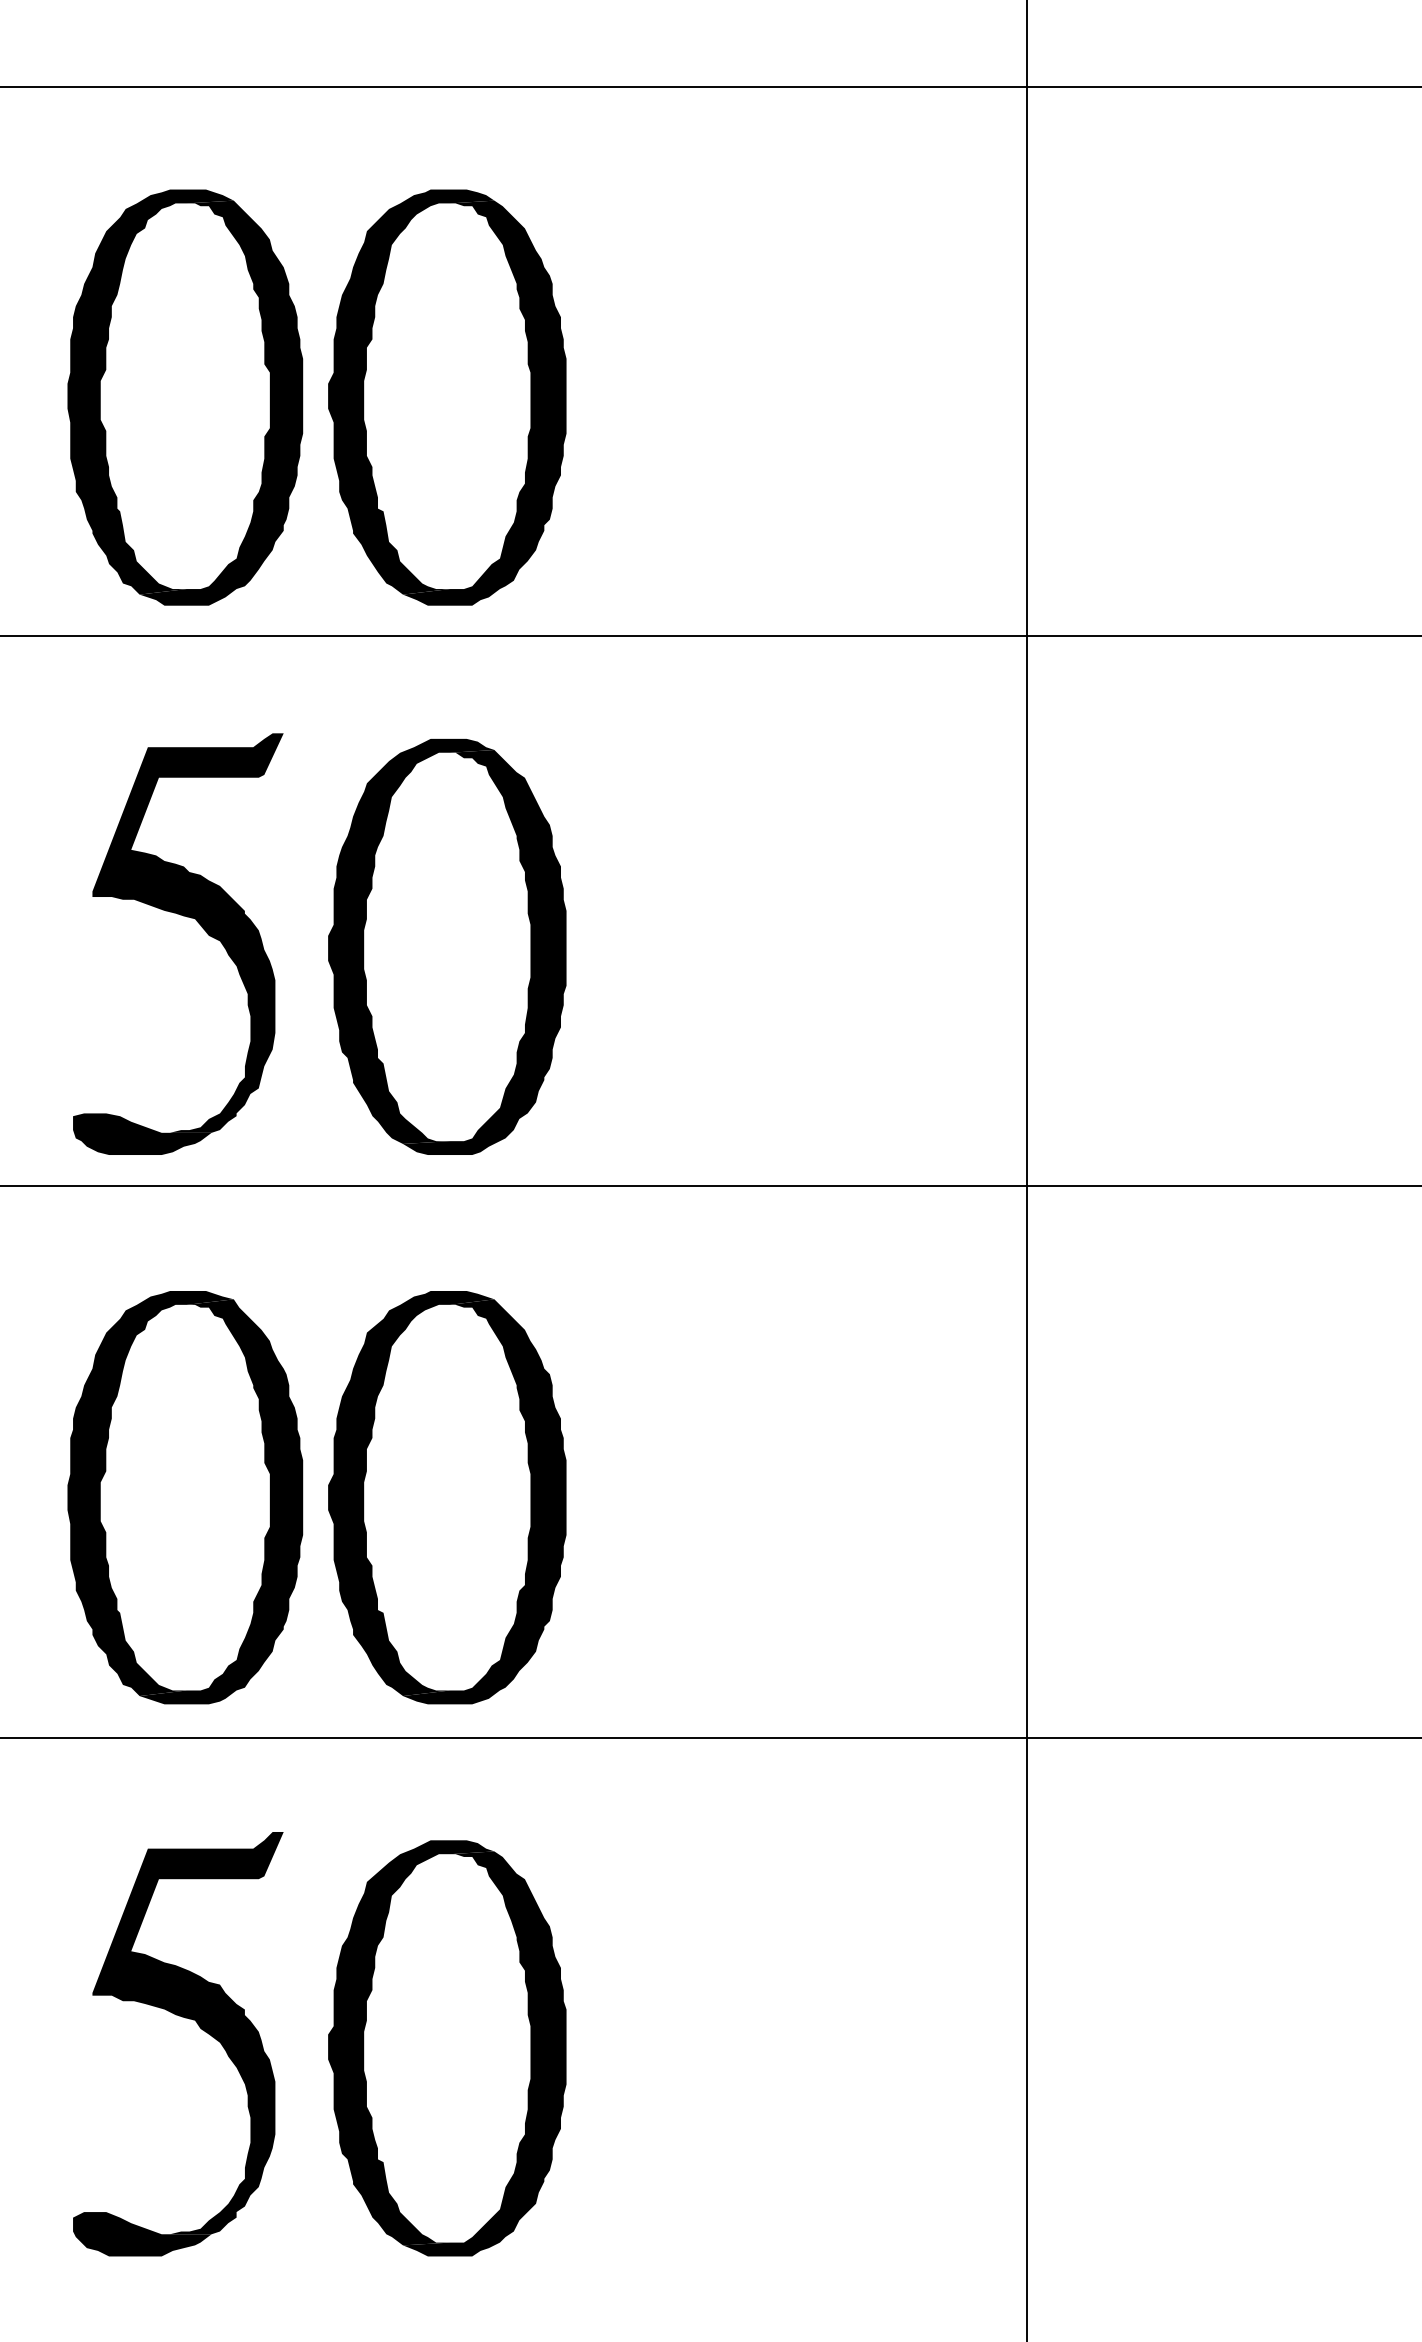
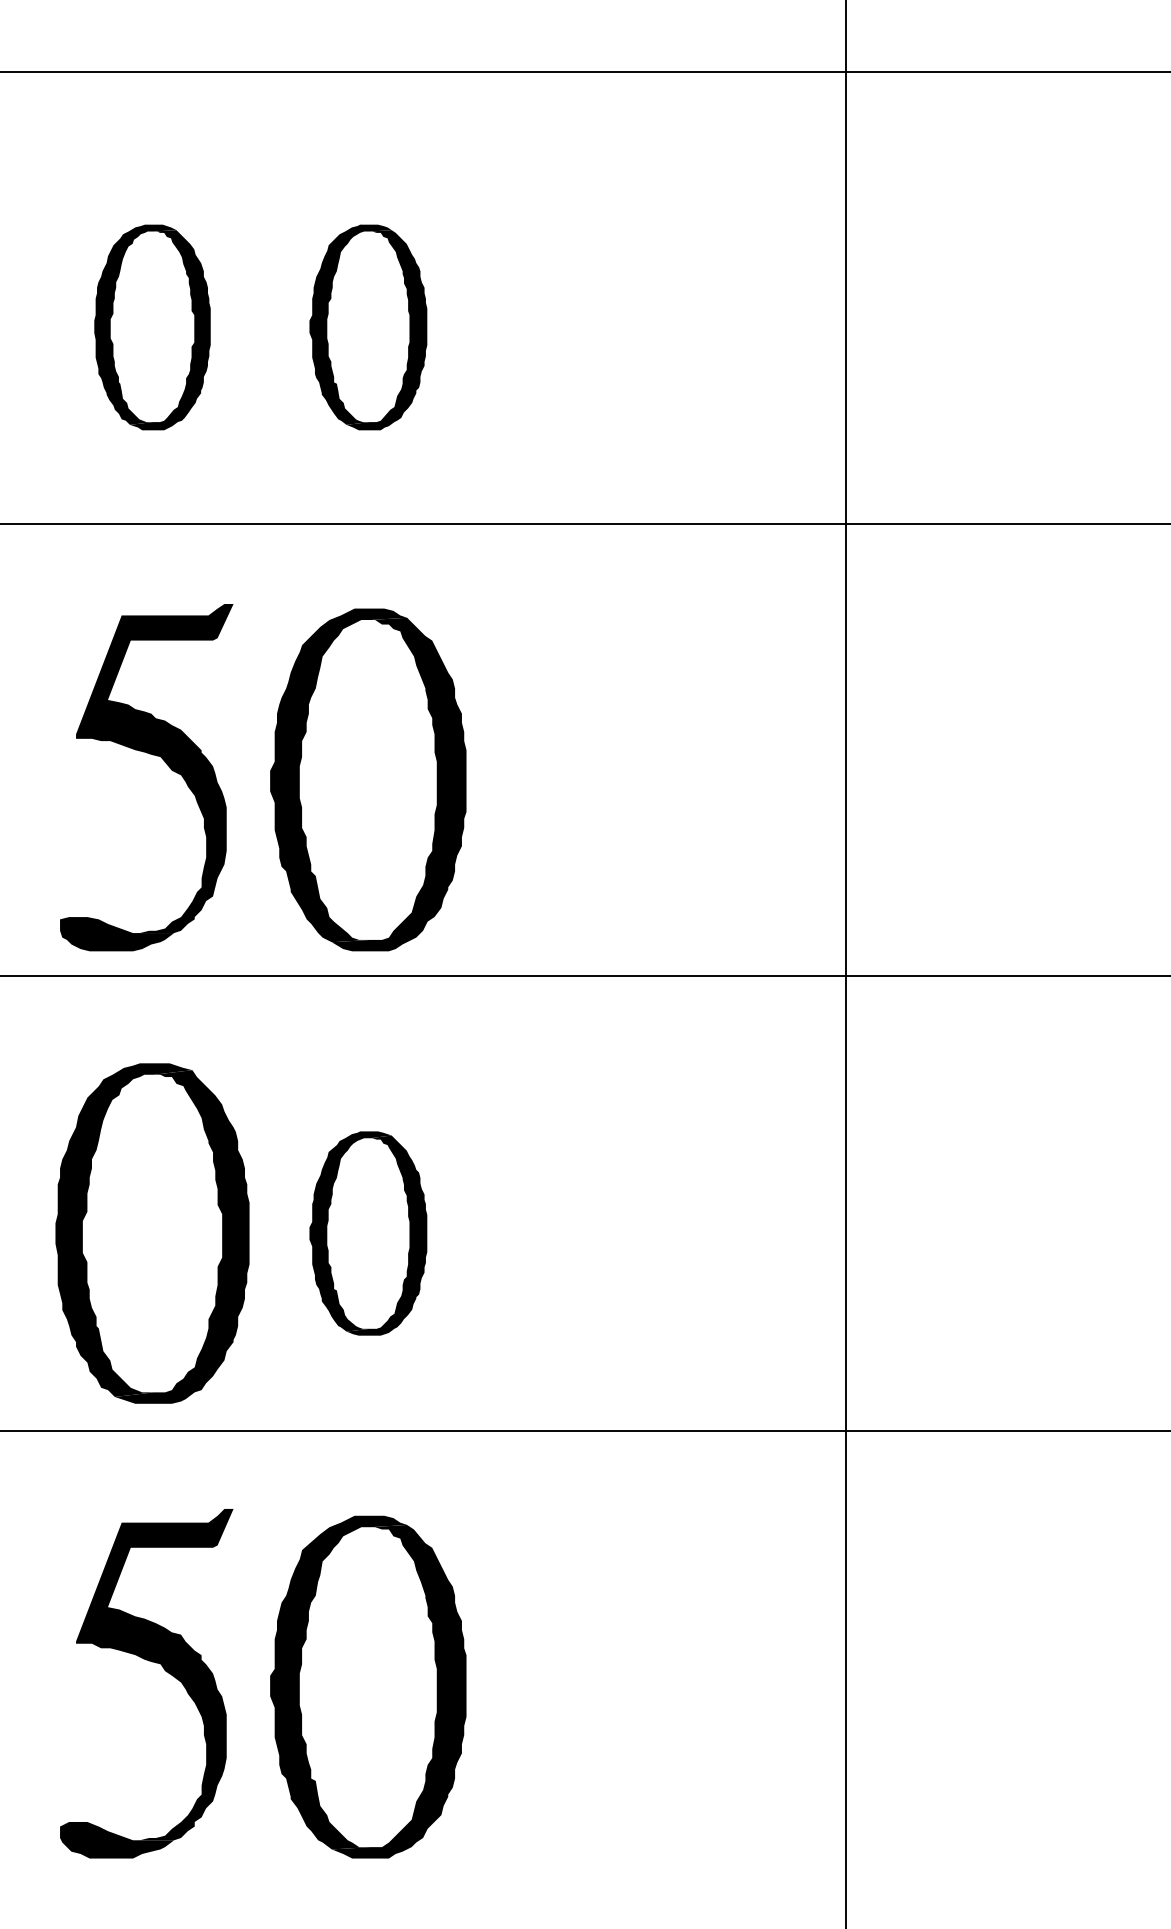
part: (185, 397) -> (152, 327), size x0.6
part: (447, 397) -> (368, 327), size x0.6
part: (447, 1497) -> (368, 1233), size x0.6

